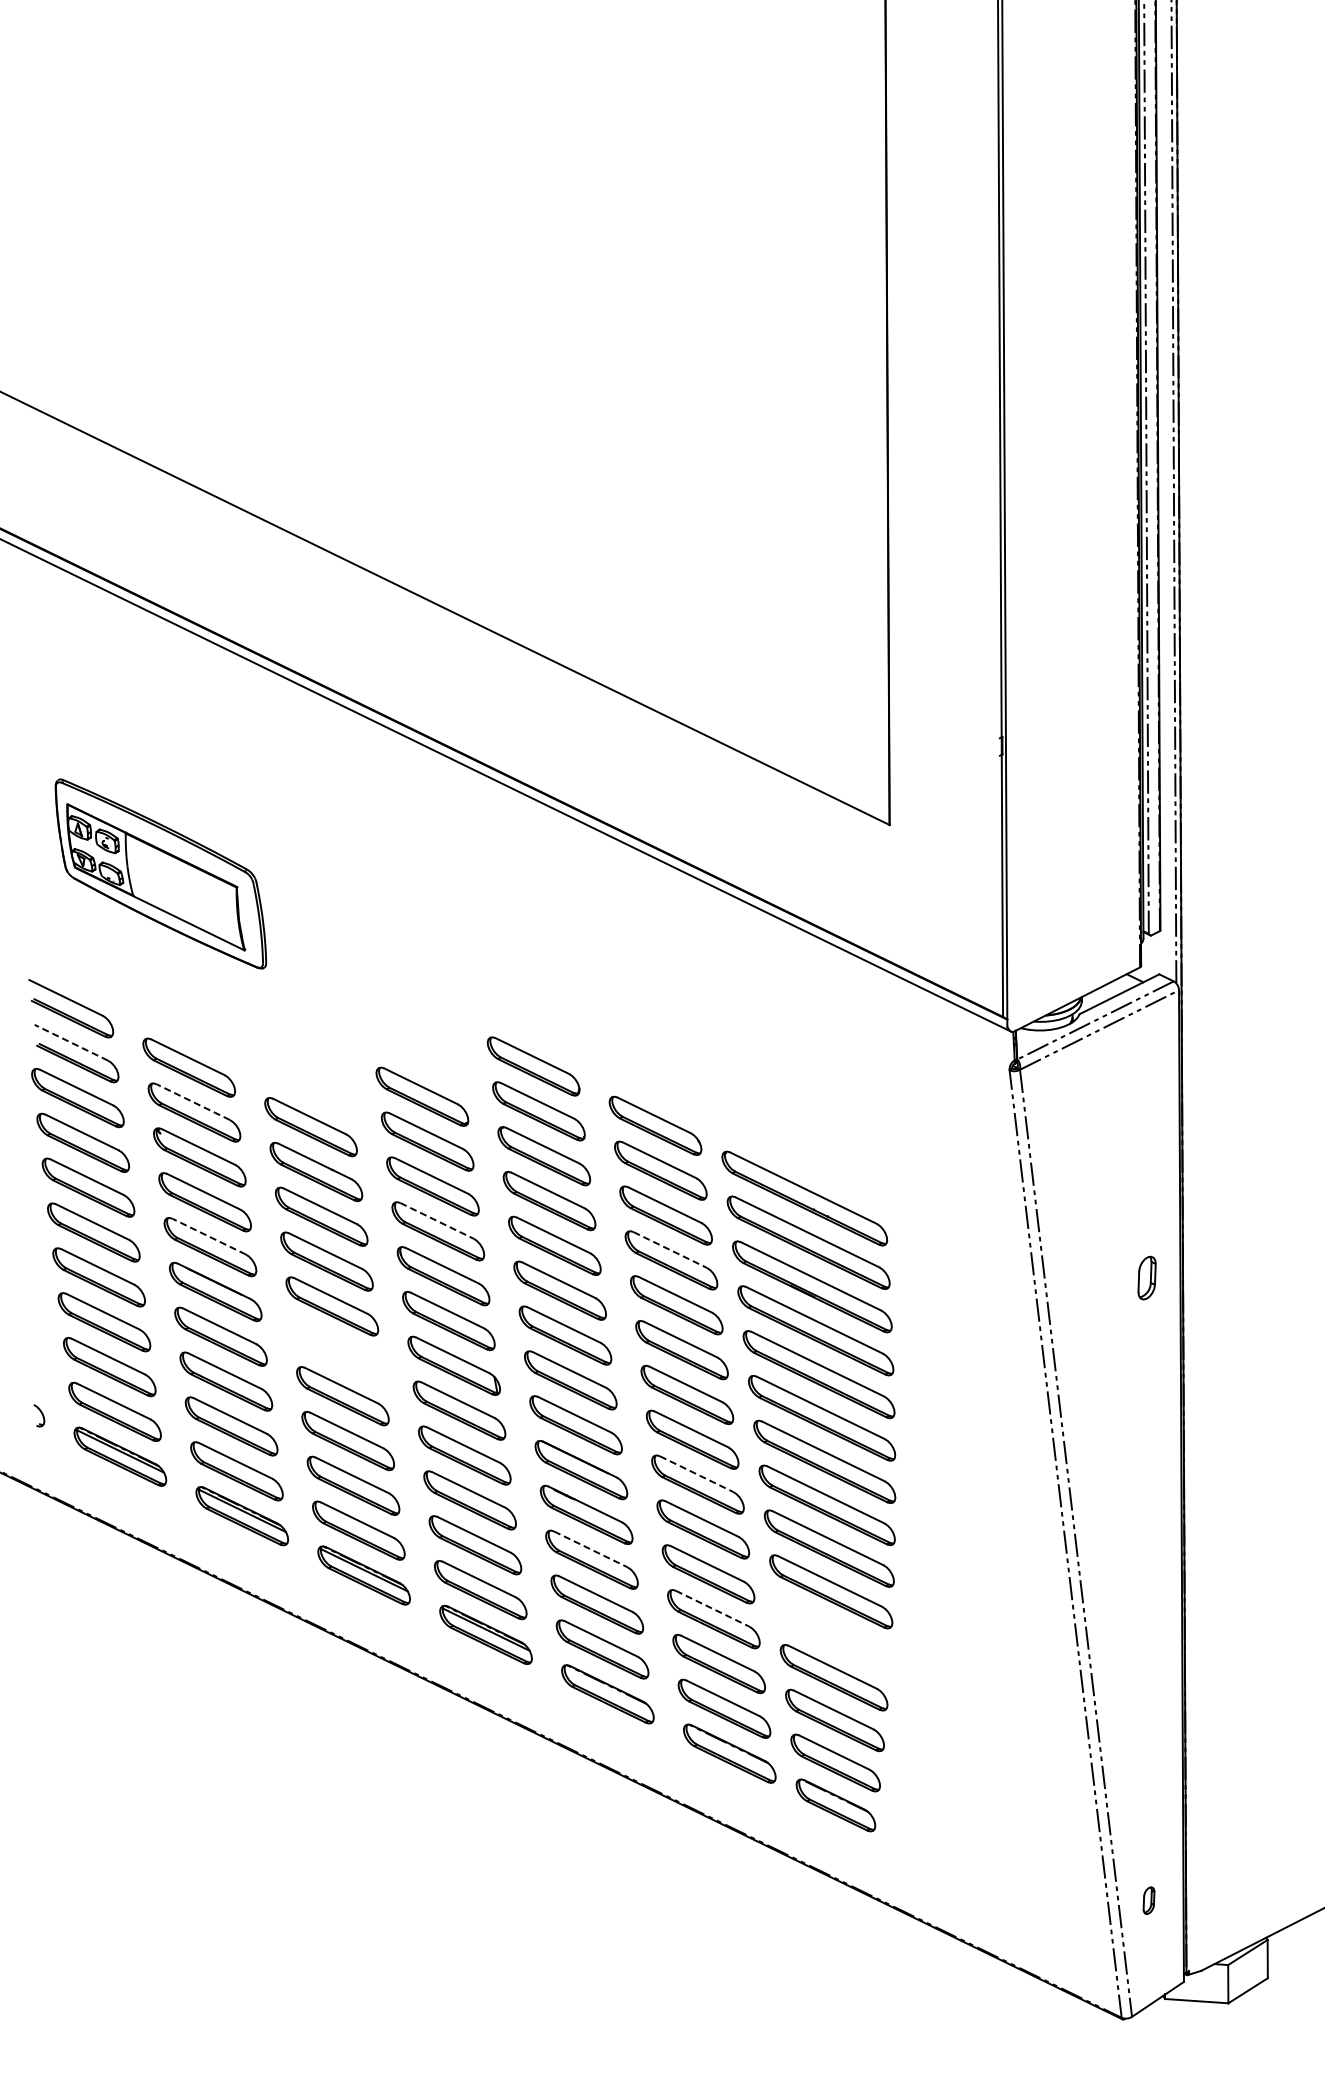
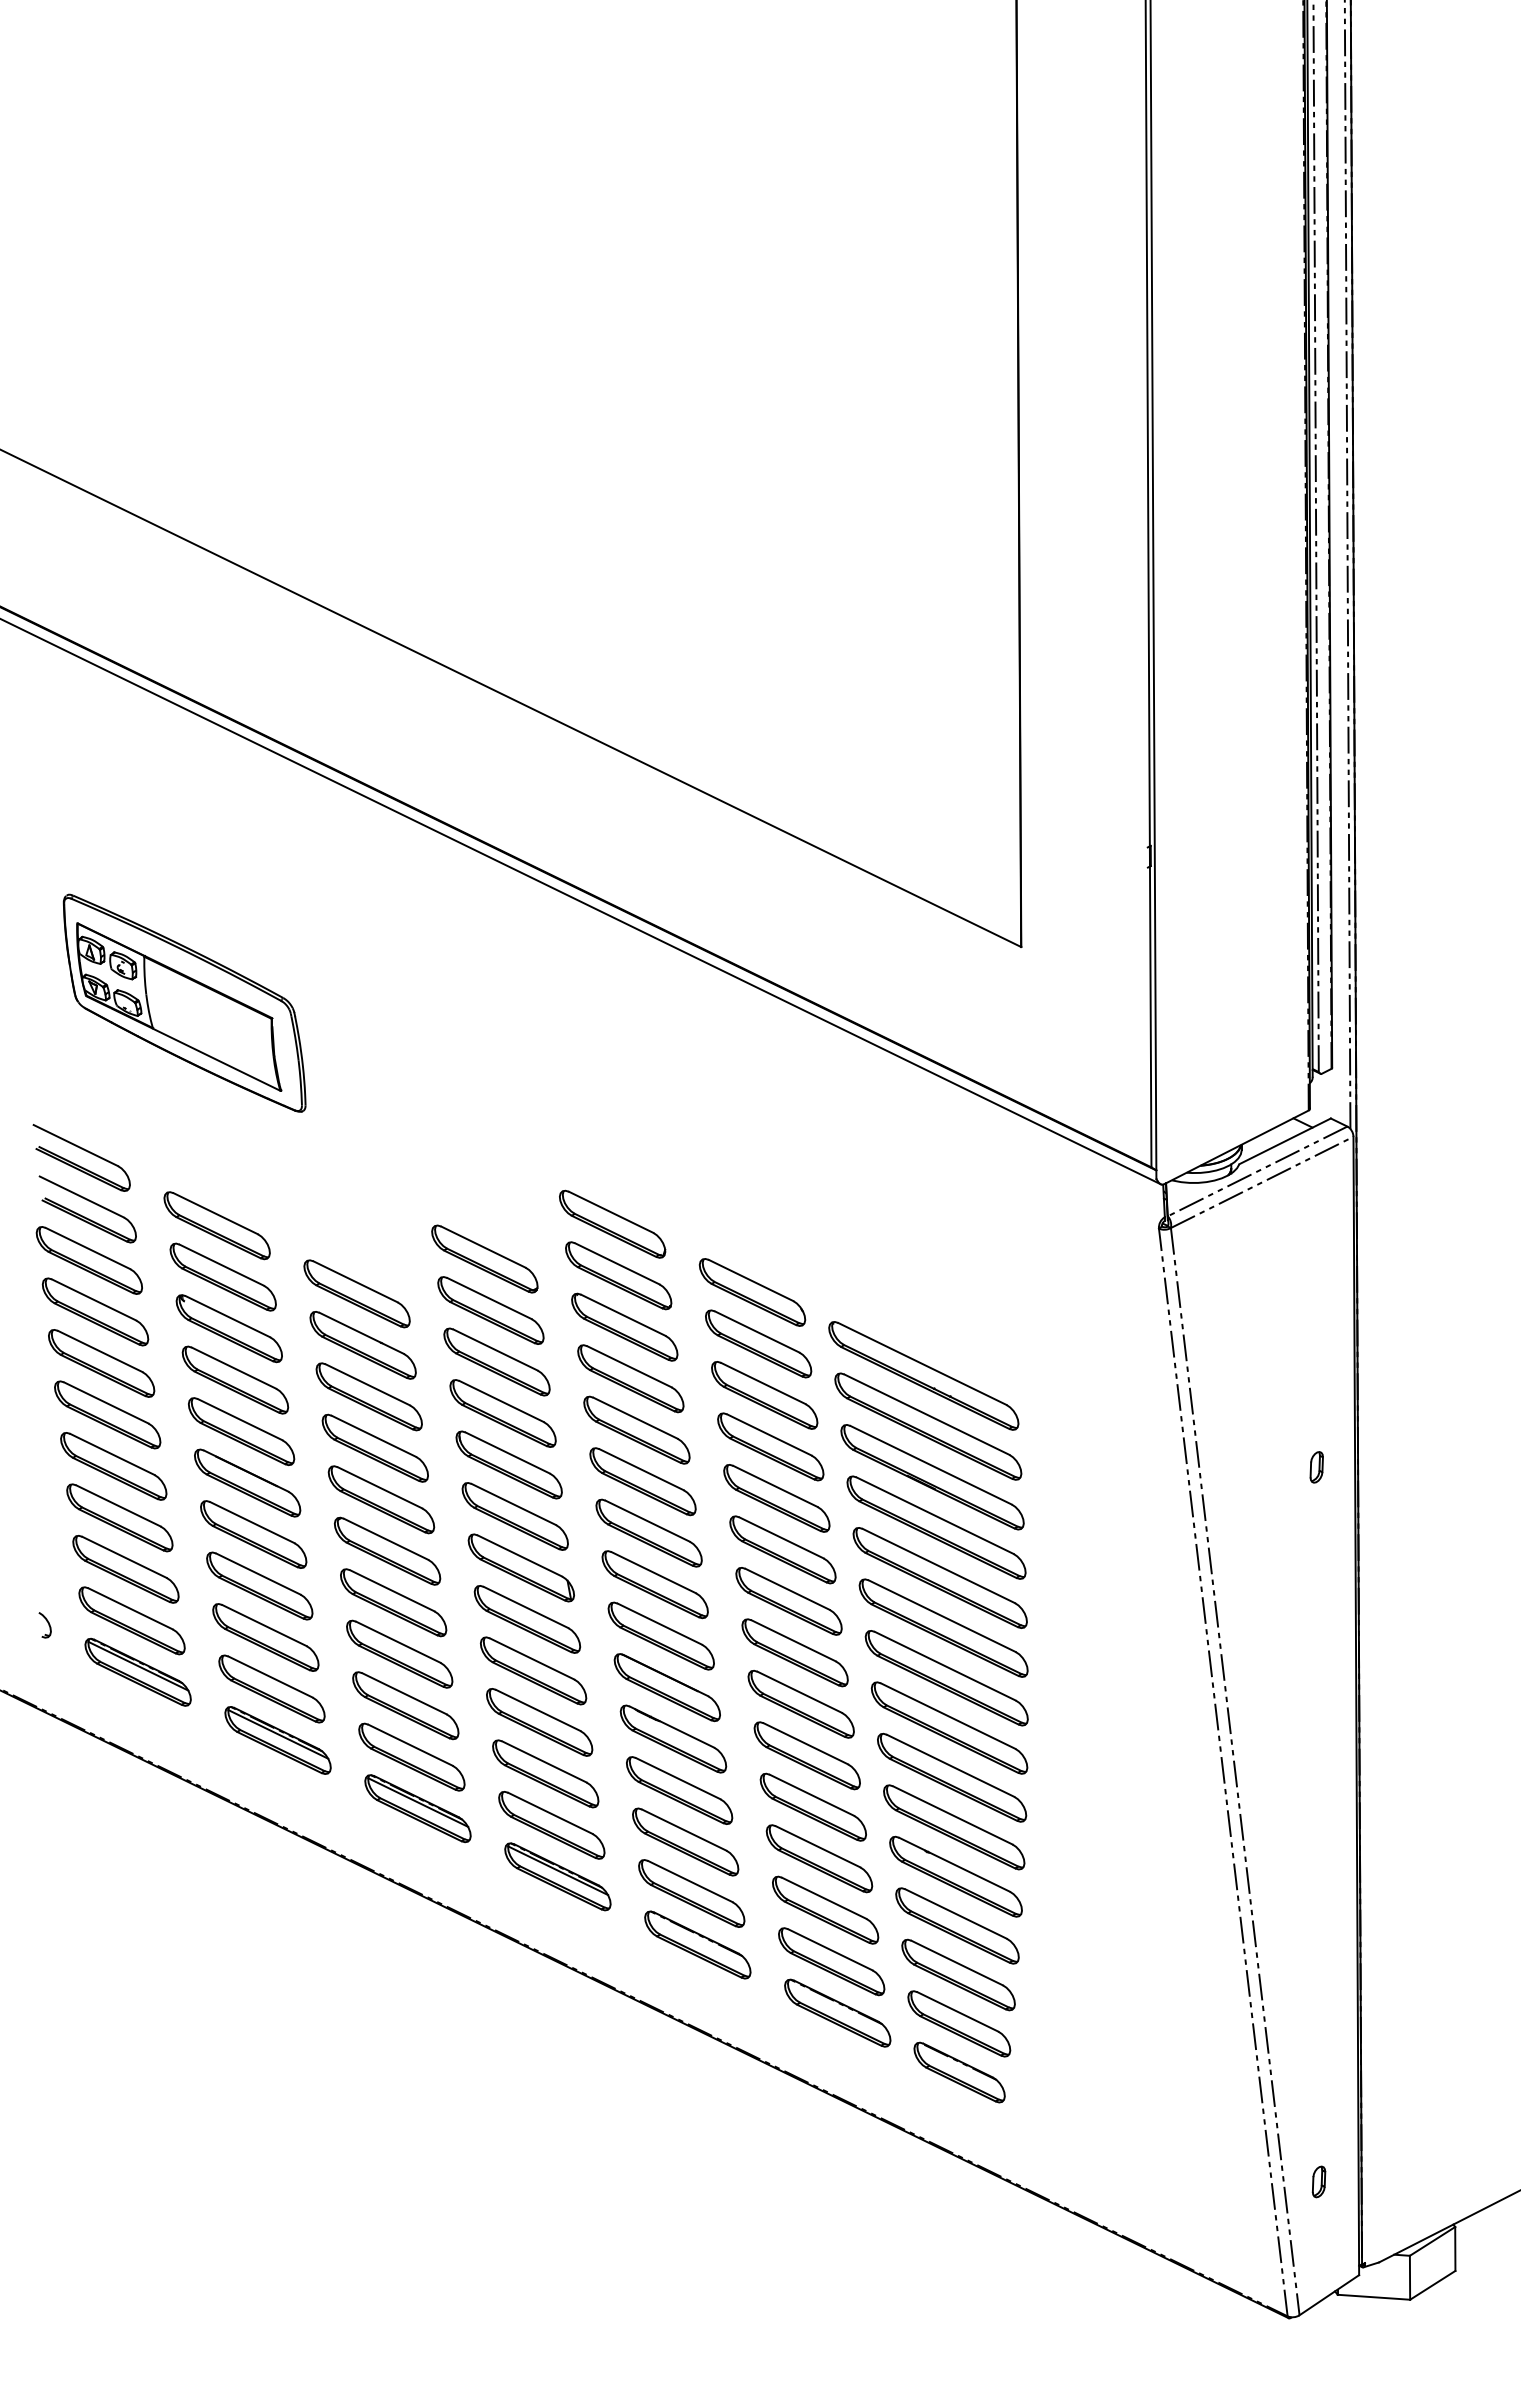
line: (71, 1042) -> (82, 1196), dashed -> solid
line: (193, 1102) -> (222, 1265), dashed -> solid
line: (437, 1220) -> (502, 1401), dashed -> solid
line: (209, 1236) -> (240, 1419), dashed -> solid
line: (670, 1250) -> (769, 1435), dashed -> solid
part: (1146, 1278) -> (1316, 1467), size x0.62
part: (337, 1351) -> (387, 1551), added
line: (696, 1474) -> (799, 1692), dashed -> solid
line: (590, 1549) -> (677, 1778), dashed -> solid
line: (712, 1608) -> (817, 1846), dashed -> solid
part: (832, 1634) -> (955, 1876), added

